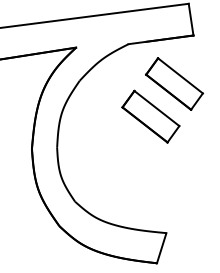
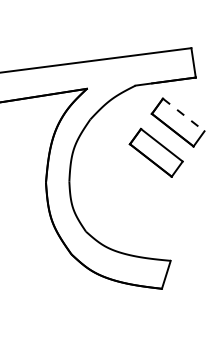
line: (181, 76) -> (184, 115), solid -> dashed

